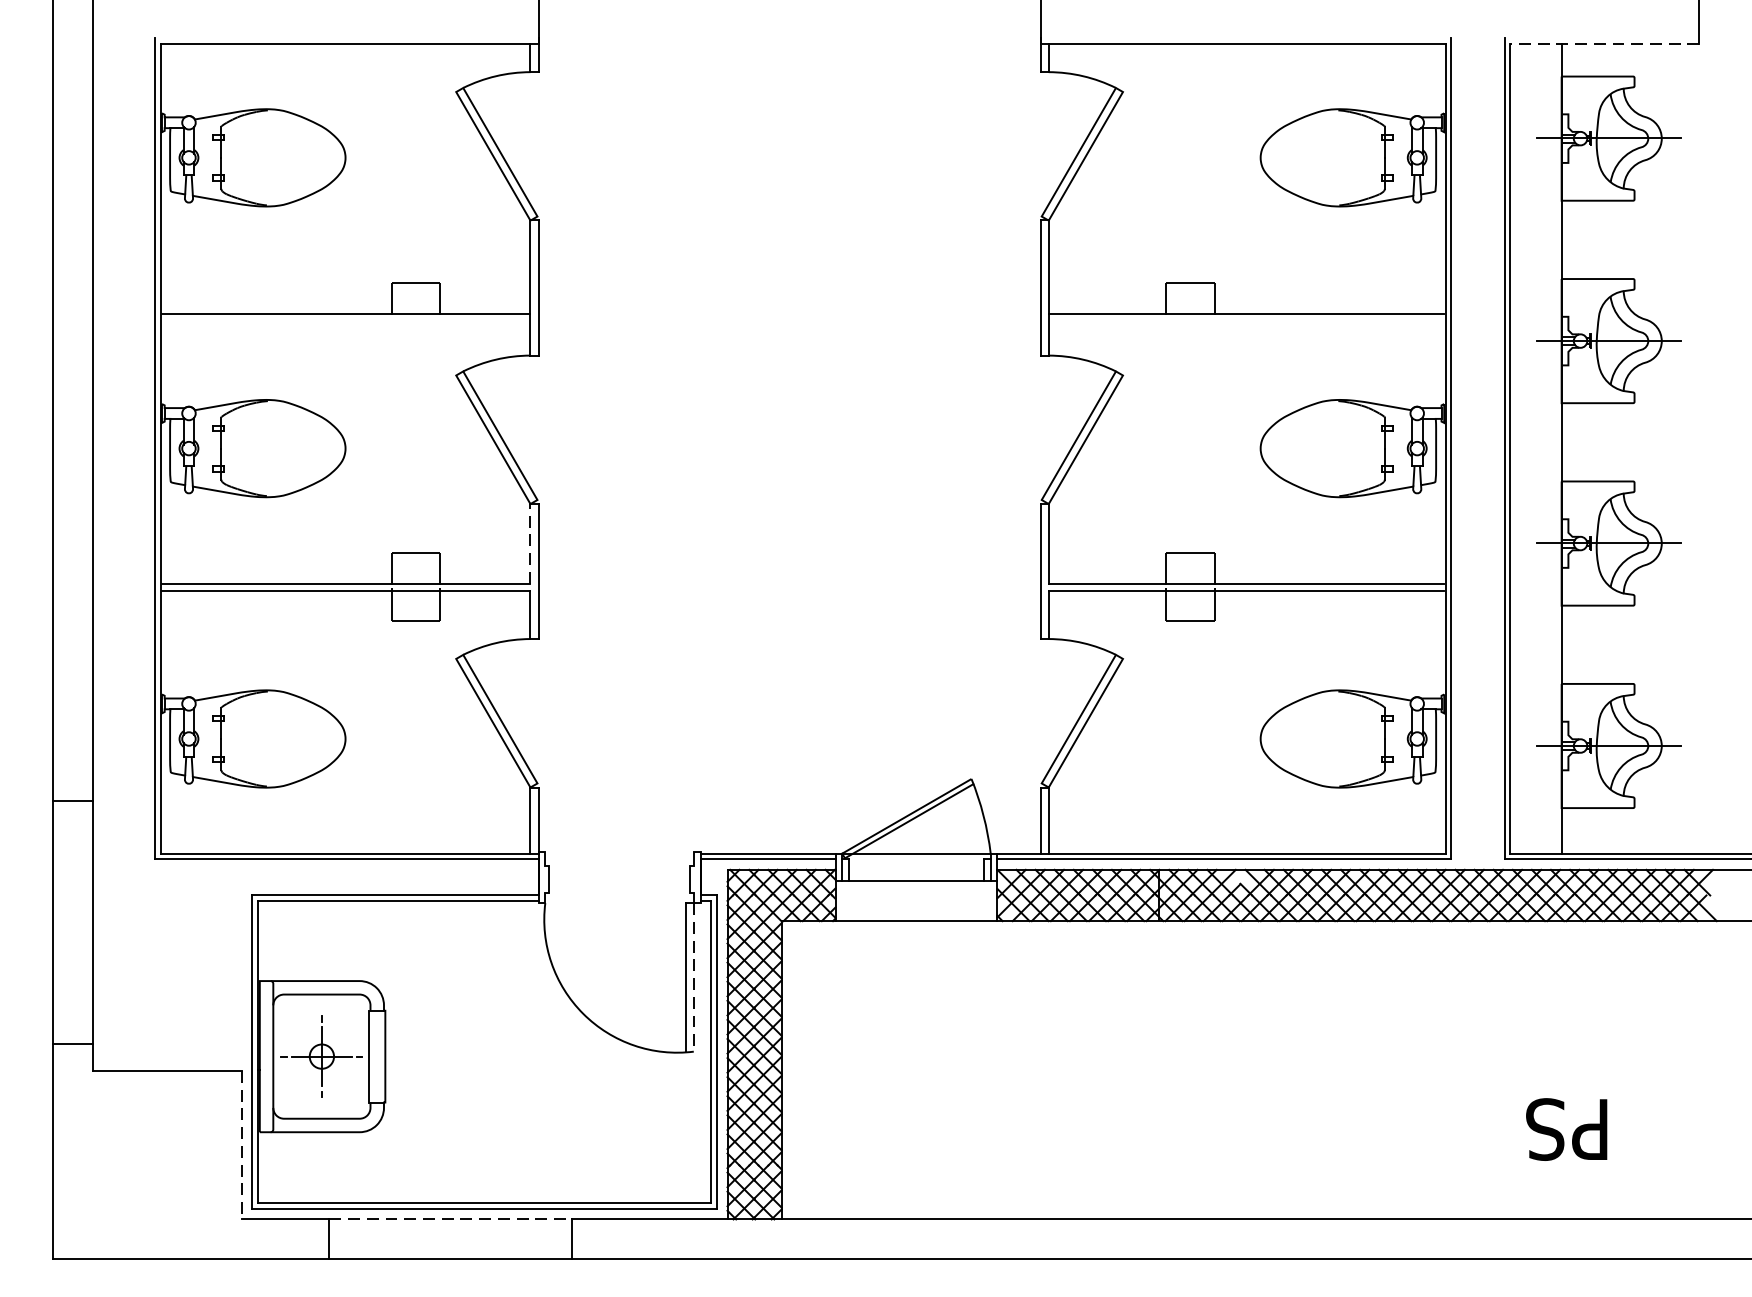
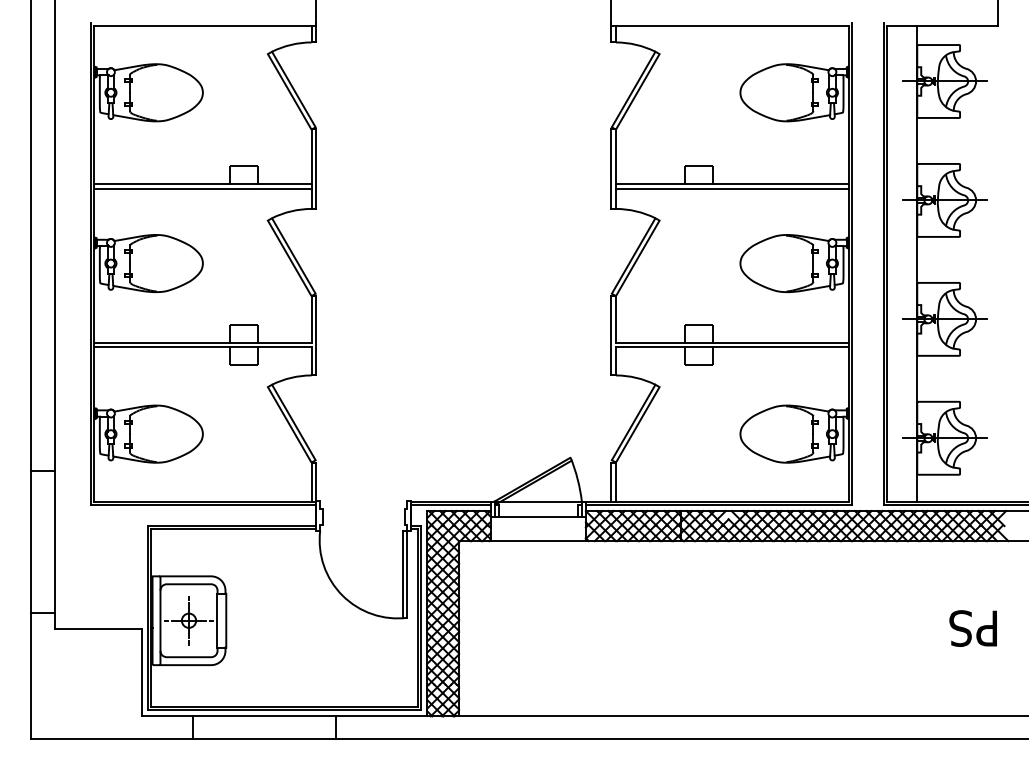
line: (1604, 43) -> (942, 25), dashed -> solid
line: (346, 320) -> (203, 188), added
line: (1245, 320) -> (731, 188), added
line: (530, 543) -> (311, 319), dashed -> solid
line: (693, 977) -> (407, 574), dashed -> solid
text: (1565, 1129) -> (972, 628), moved
line: (241, 1144) -> (141, 672), dashed -> solid
line: (452, 1219) -> (265, 716), dashed -> solid

